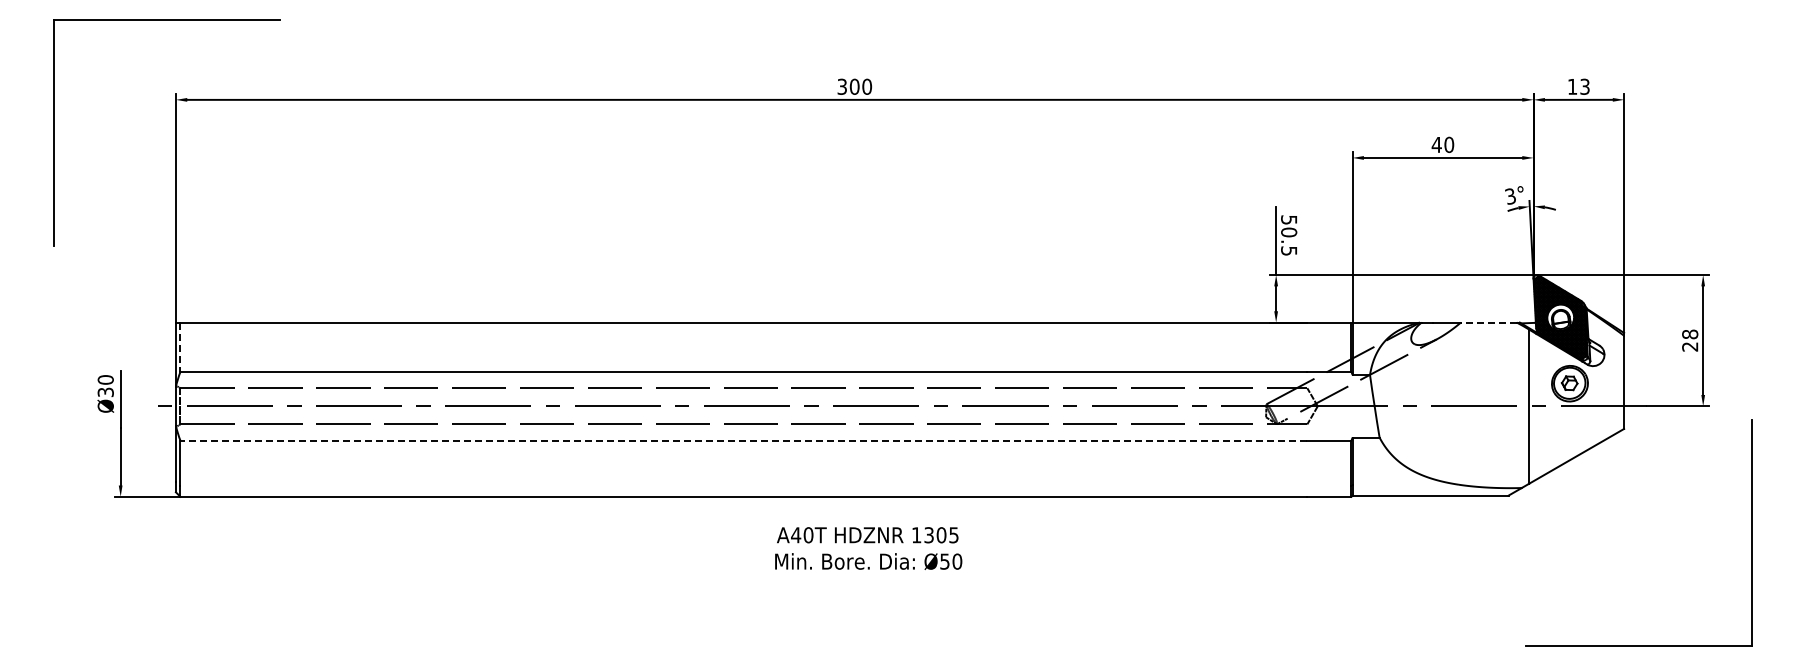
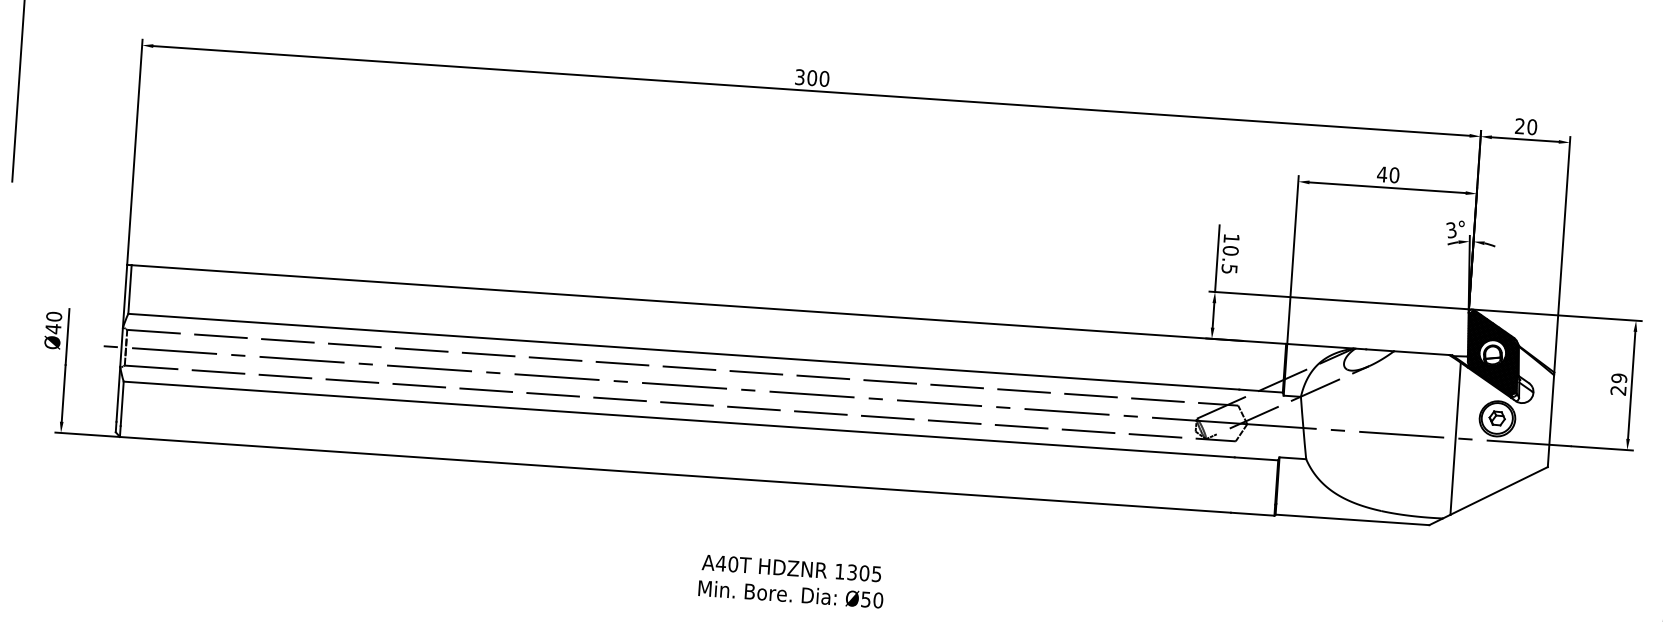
text: (1578, 86) -> (1525, 126), 13 -> 20
text: (1289, 219) -> (1232, 238), 50.5 -> 10.5
line: (1488, 322) -> (1421, 353), dashed -> solid
text: (1690, 334) -> (1619, 378), 28 -> 29
line: (180, 347) -> (130, 289), dashed -> solid
text: (105, 392) -> (53, 329), Ø30 -> Ø40
line: (743, 440) -> (678, 419), dashed -> solid
text: (868, 548) -> (791, 581), moved

